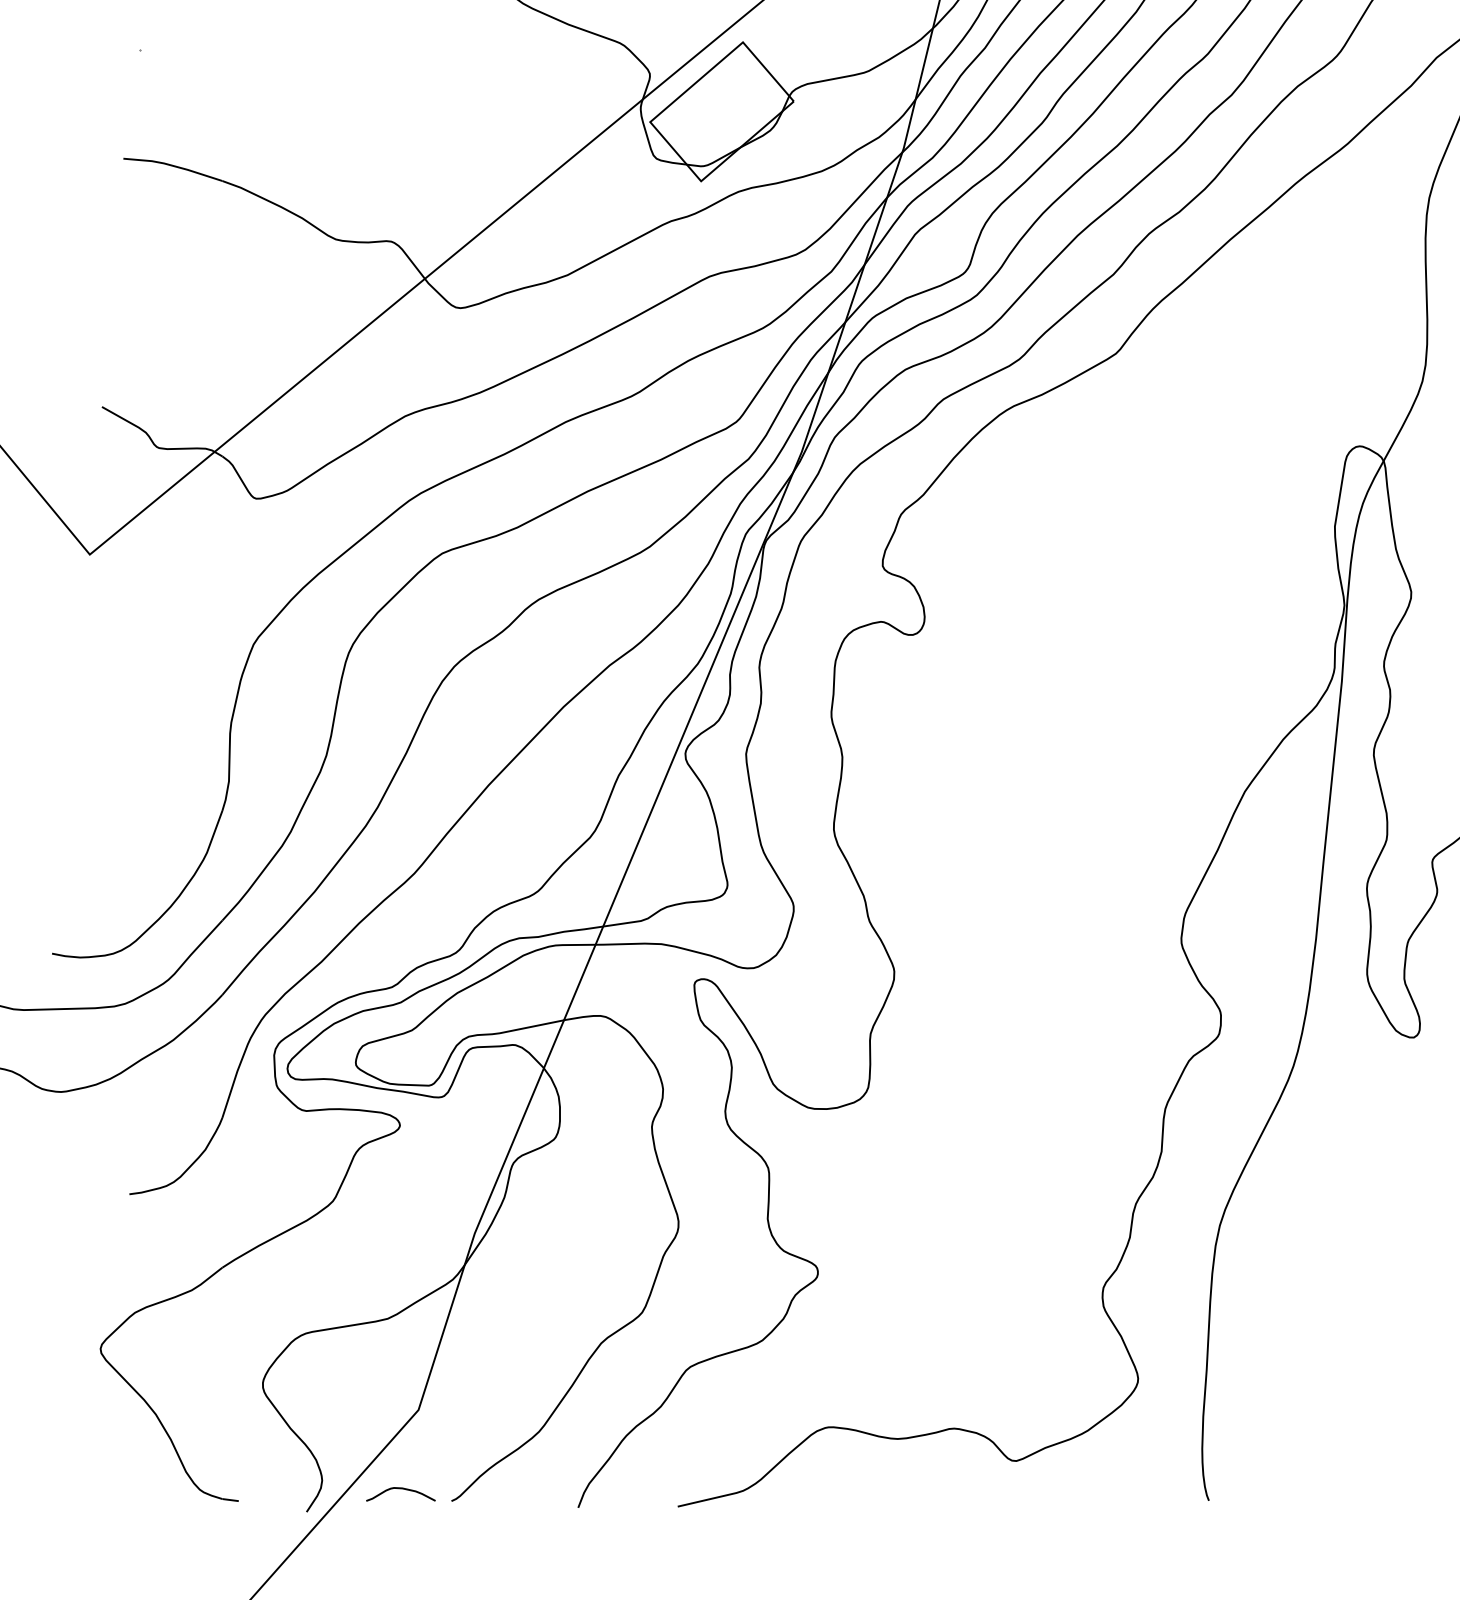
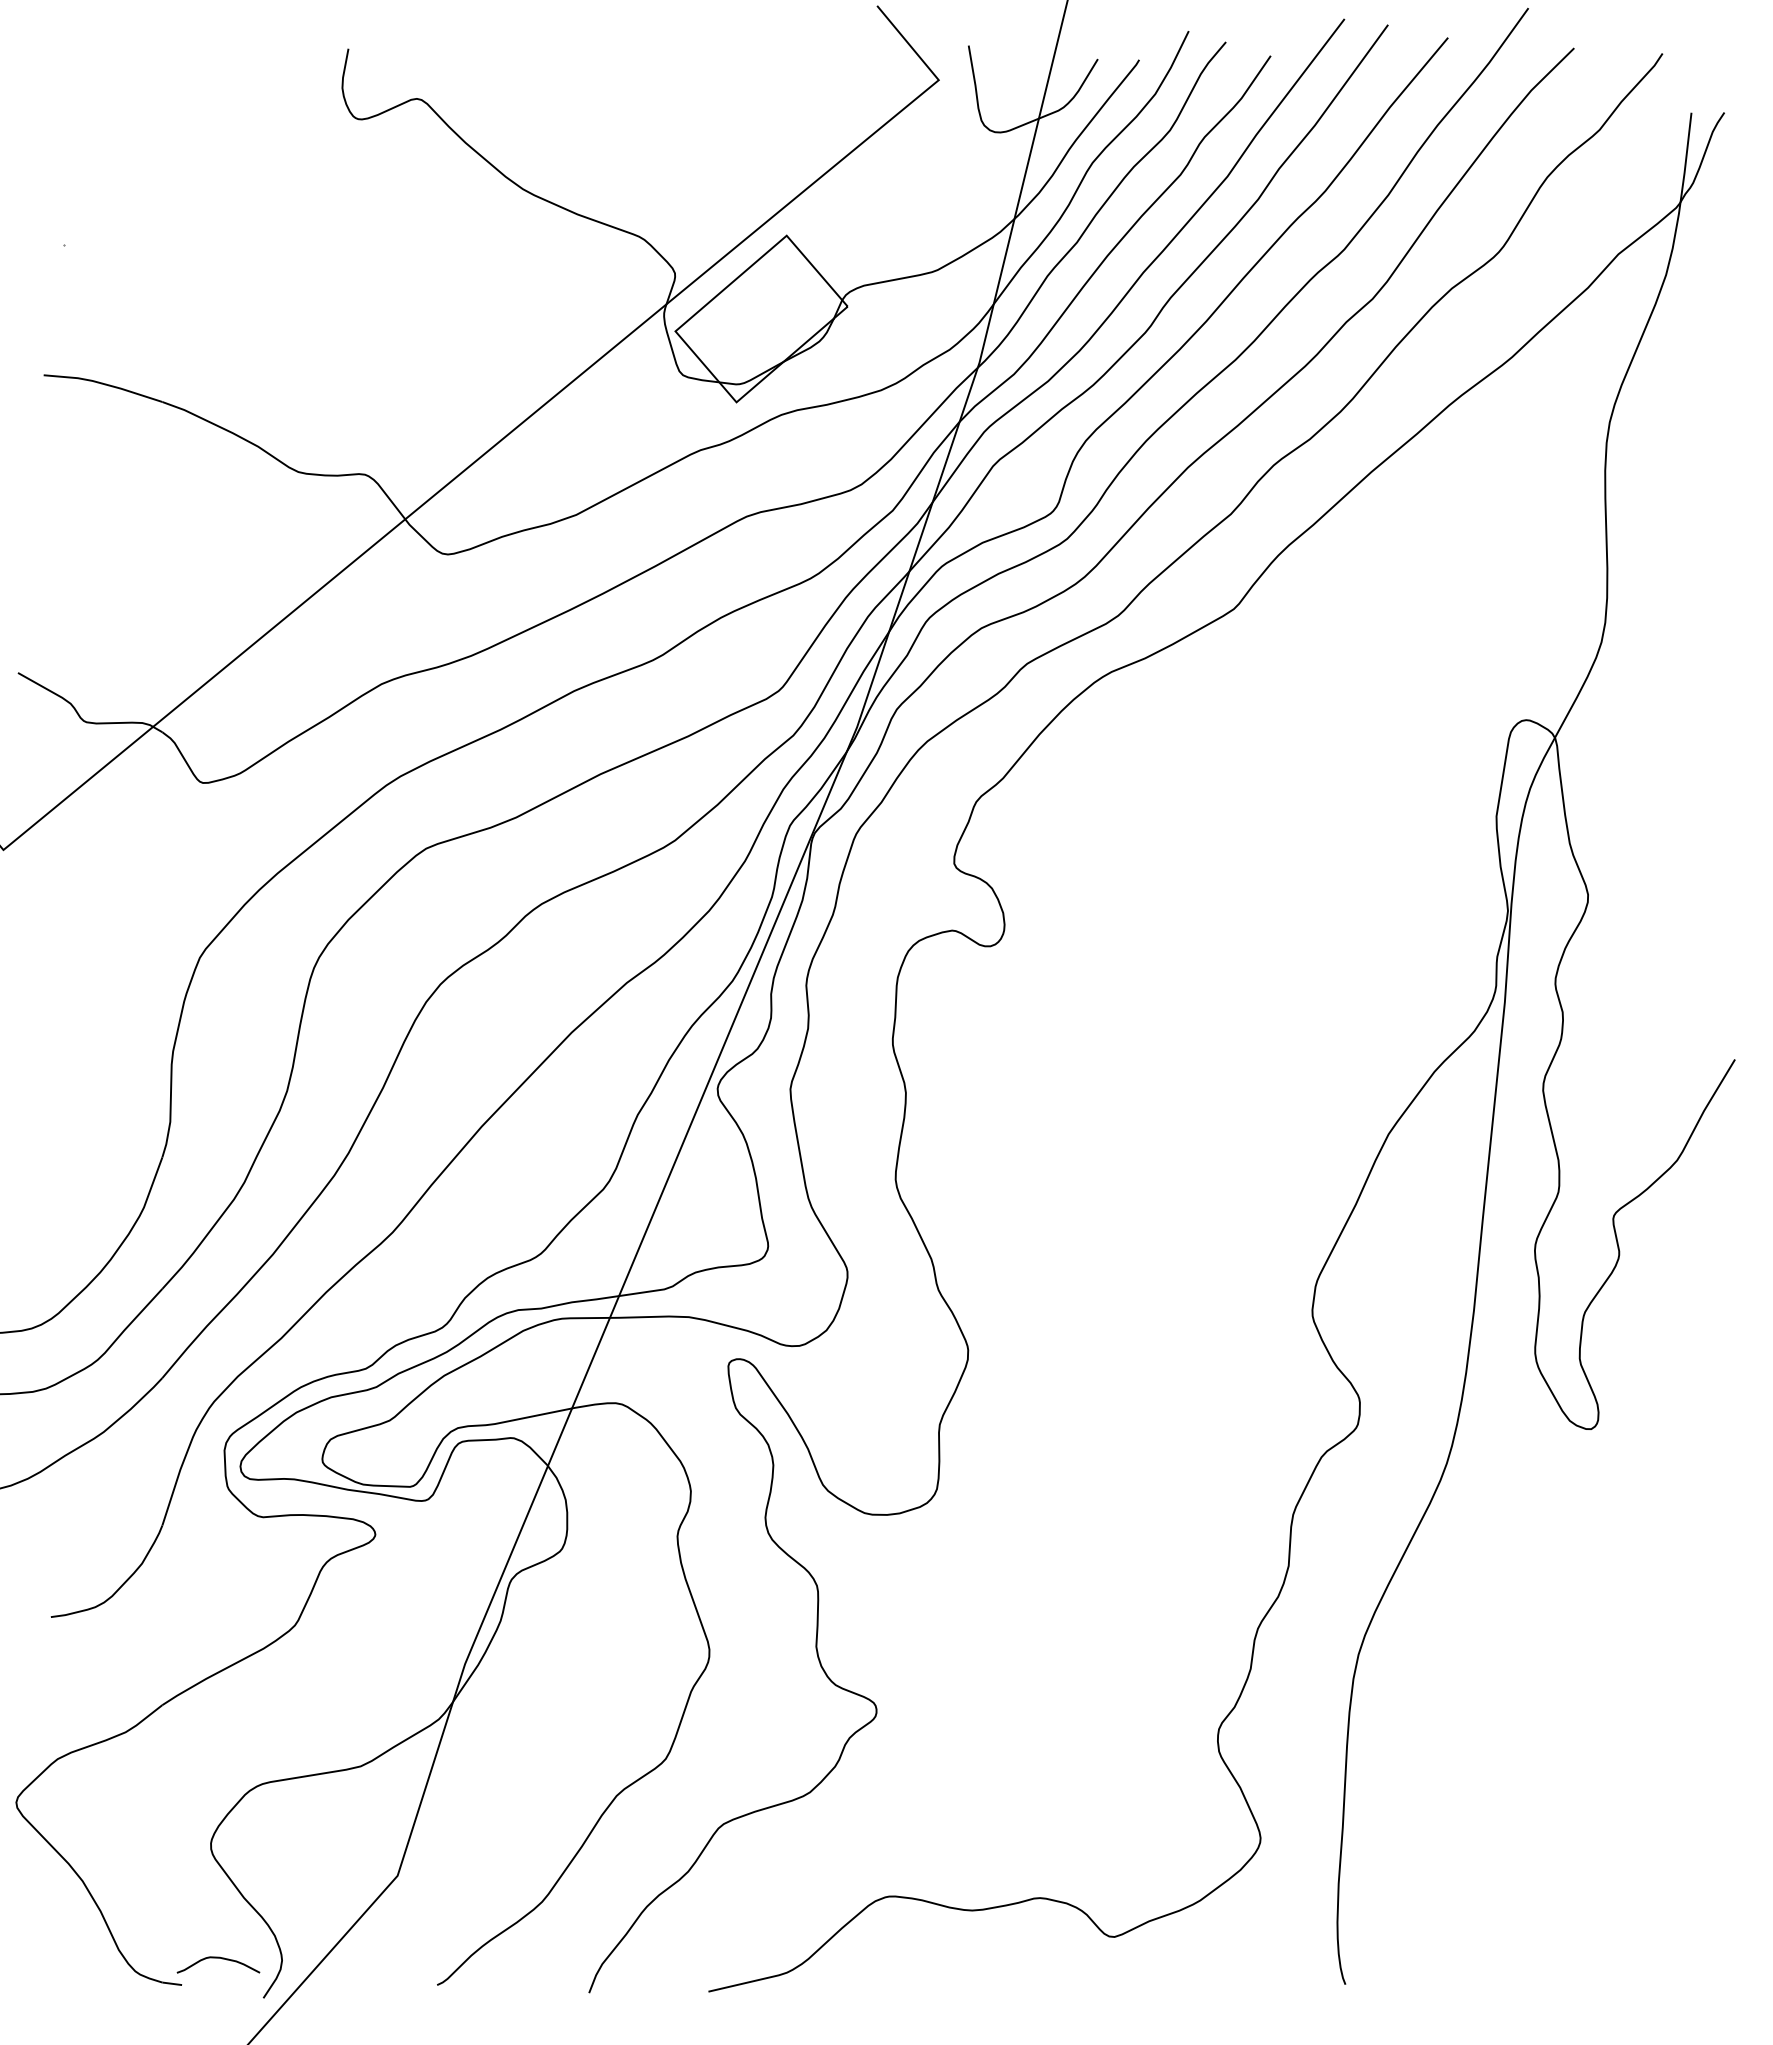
curve: (400, 1488) -> (218, 1958), moved

